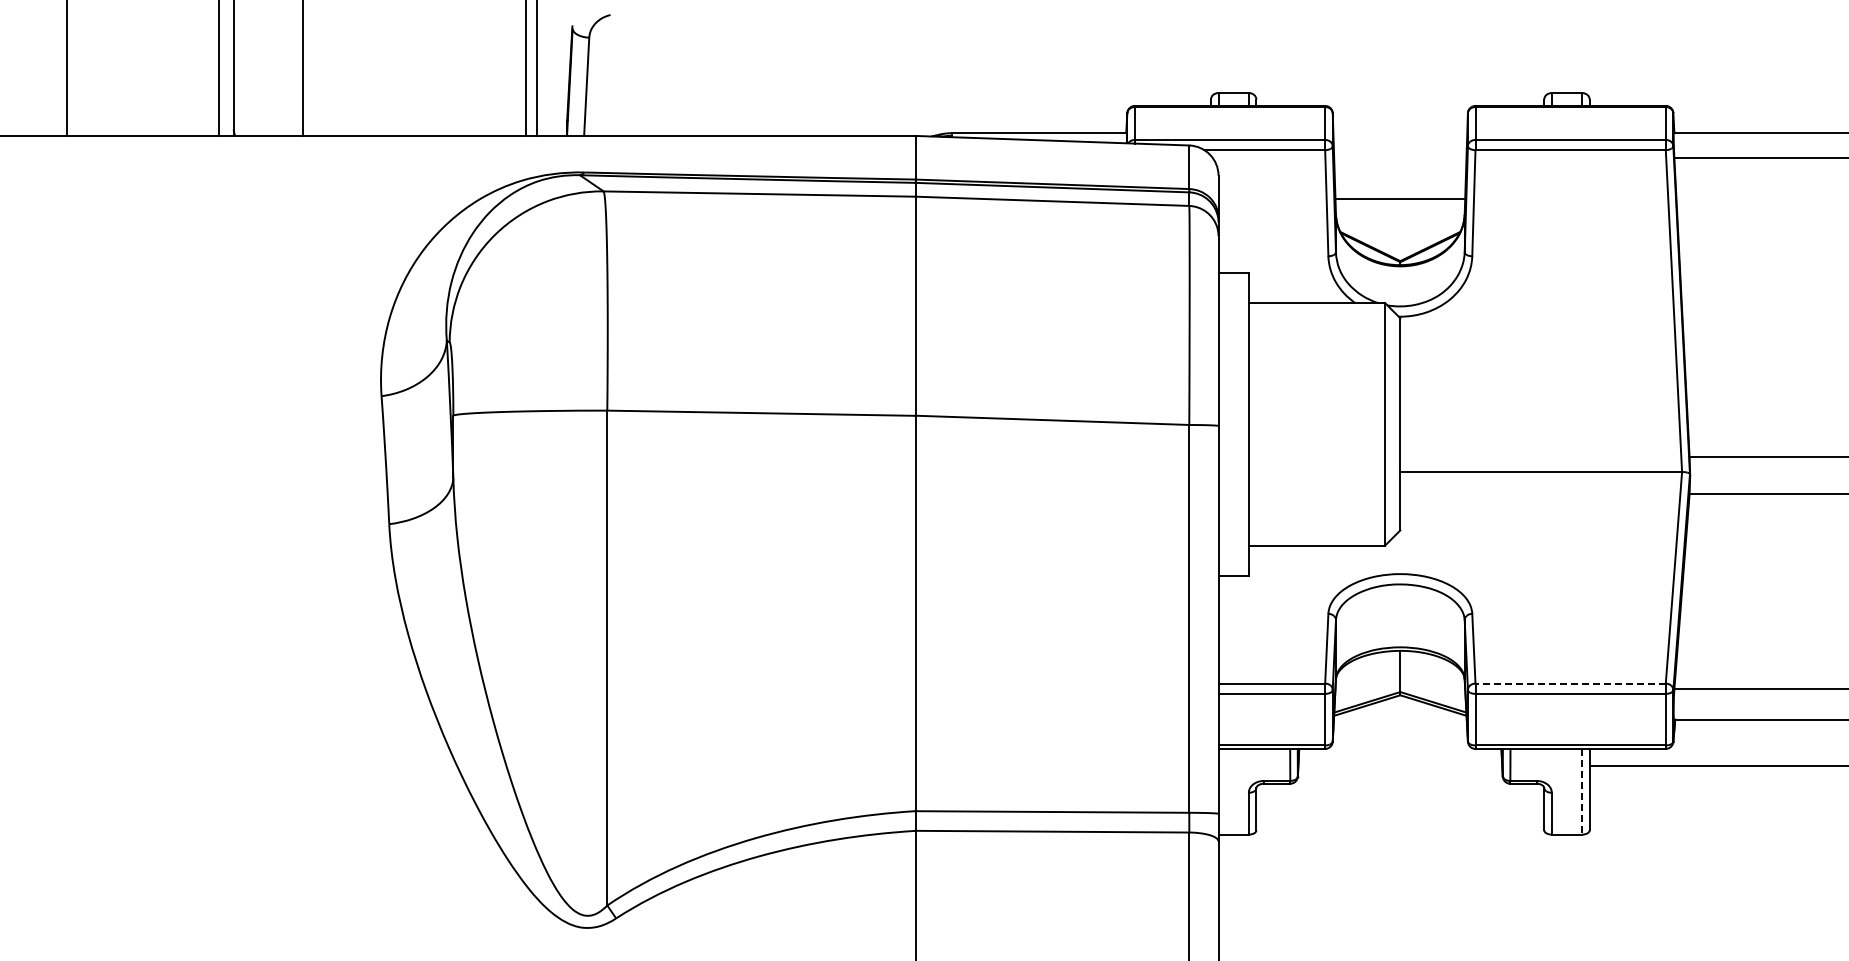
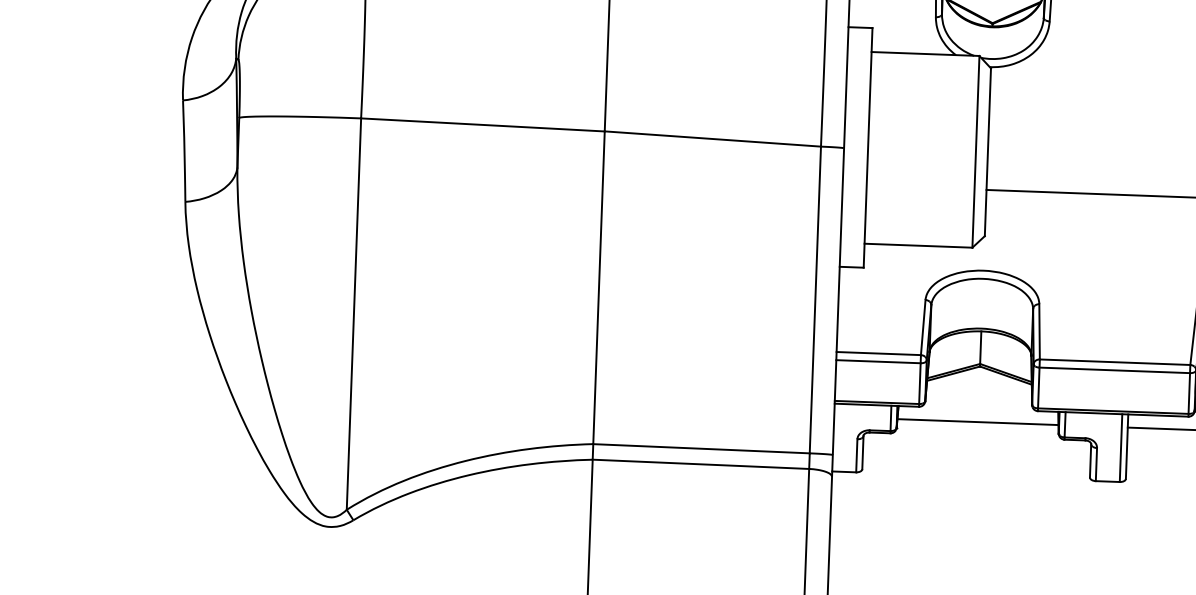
line: (1570, 683) -> (1114, 362), dashed -> solid
line: (1400, 765) -> (978, 422), added
line: (1582, 791) -> (1121, 447), dashed -> solid

